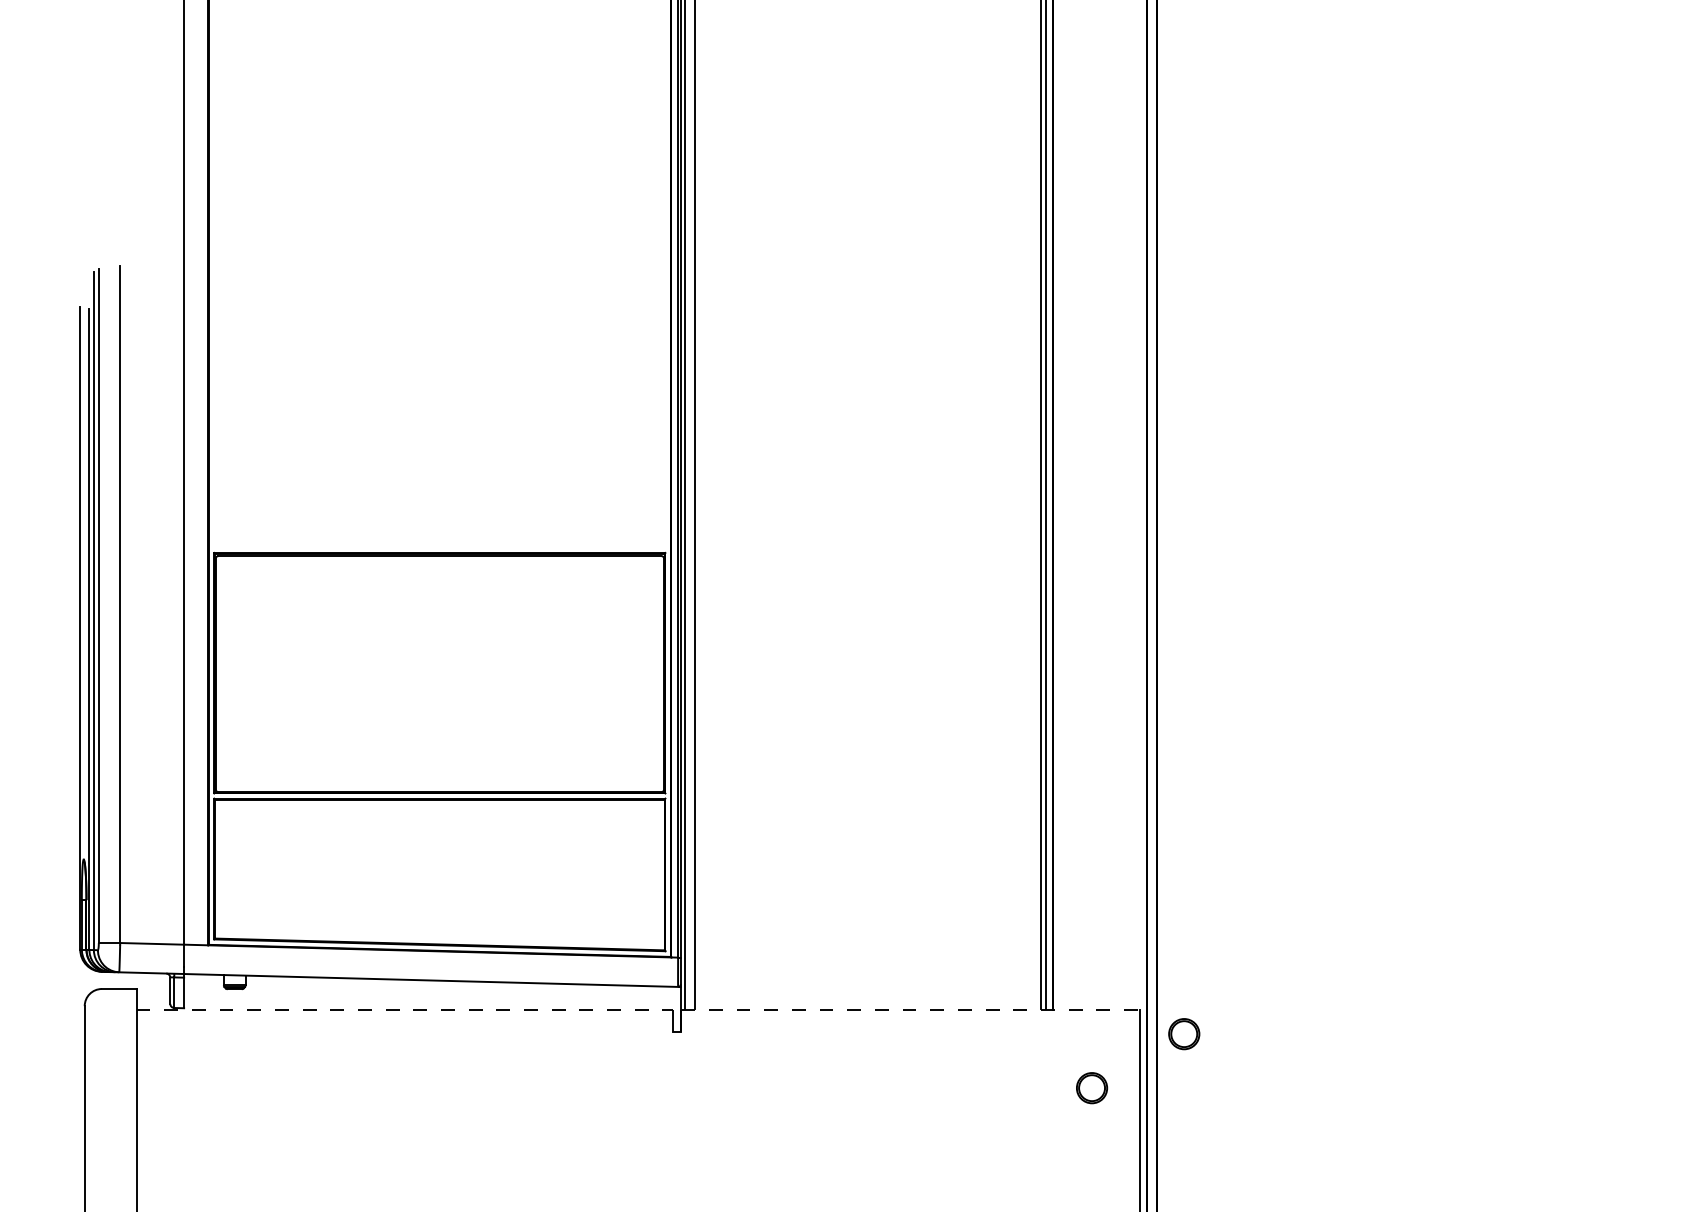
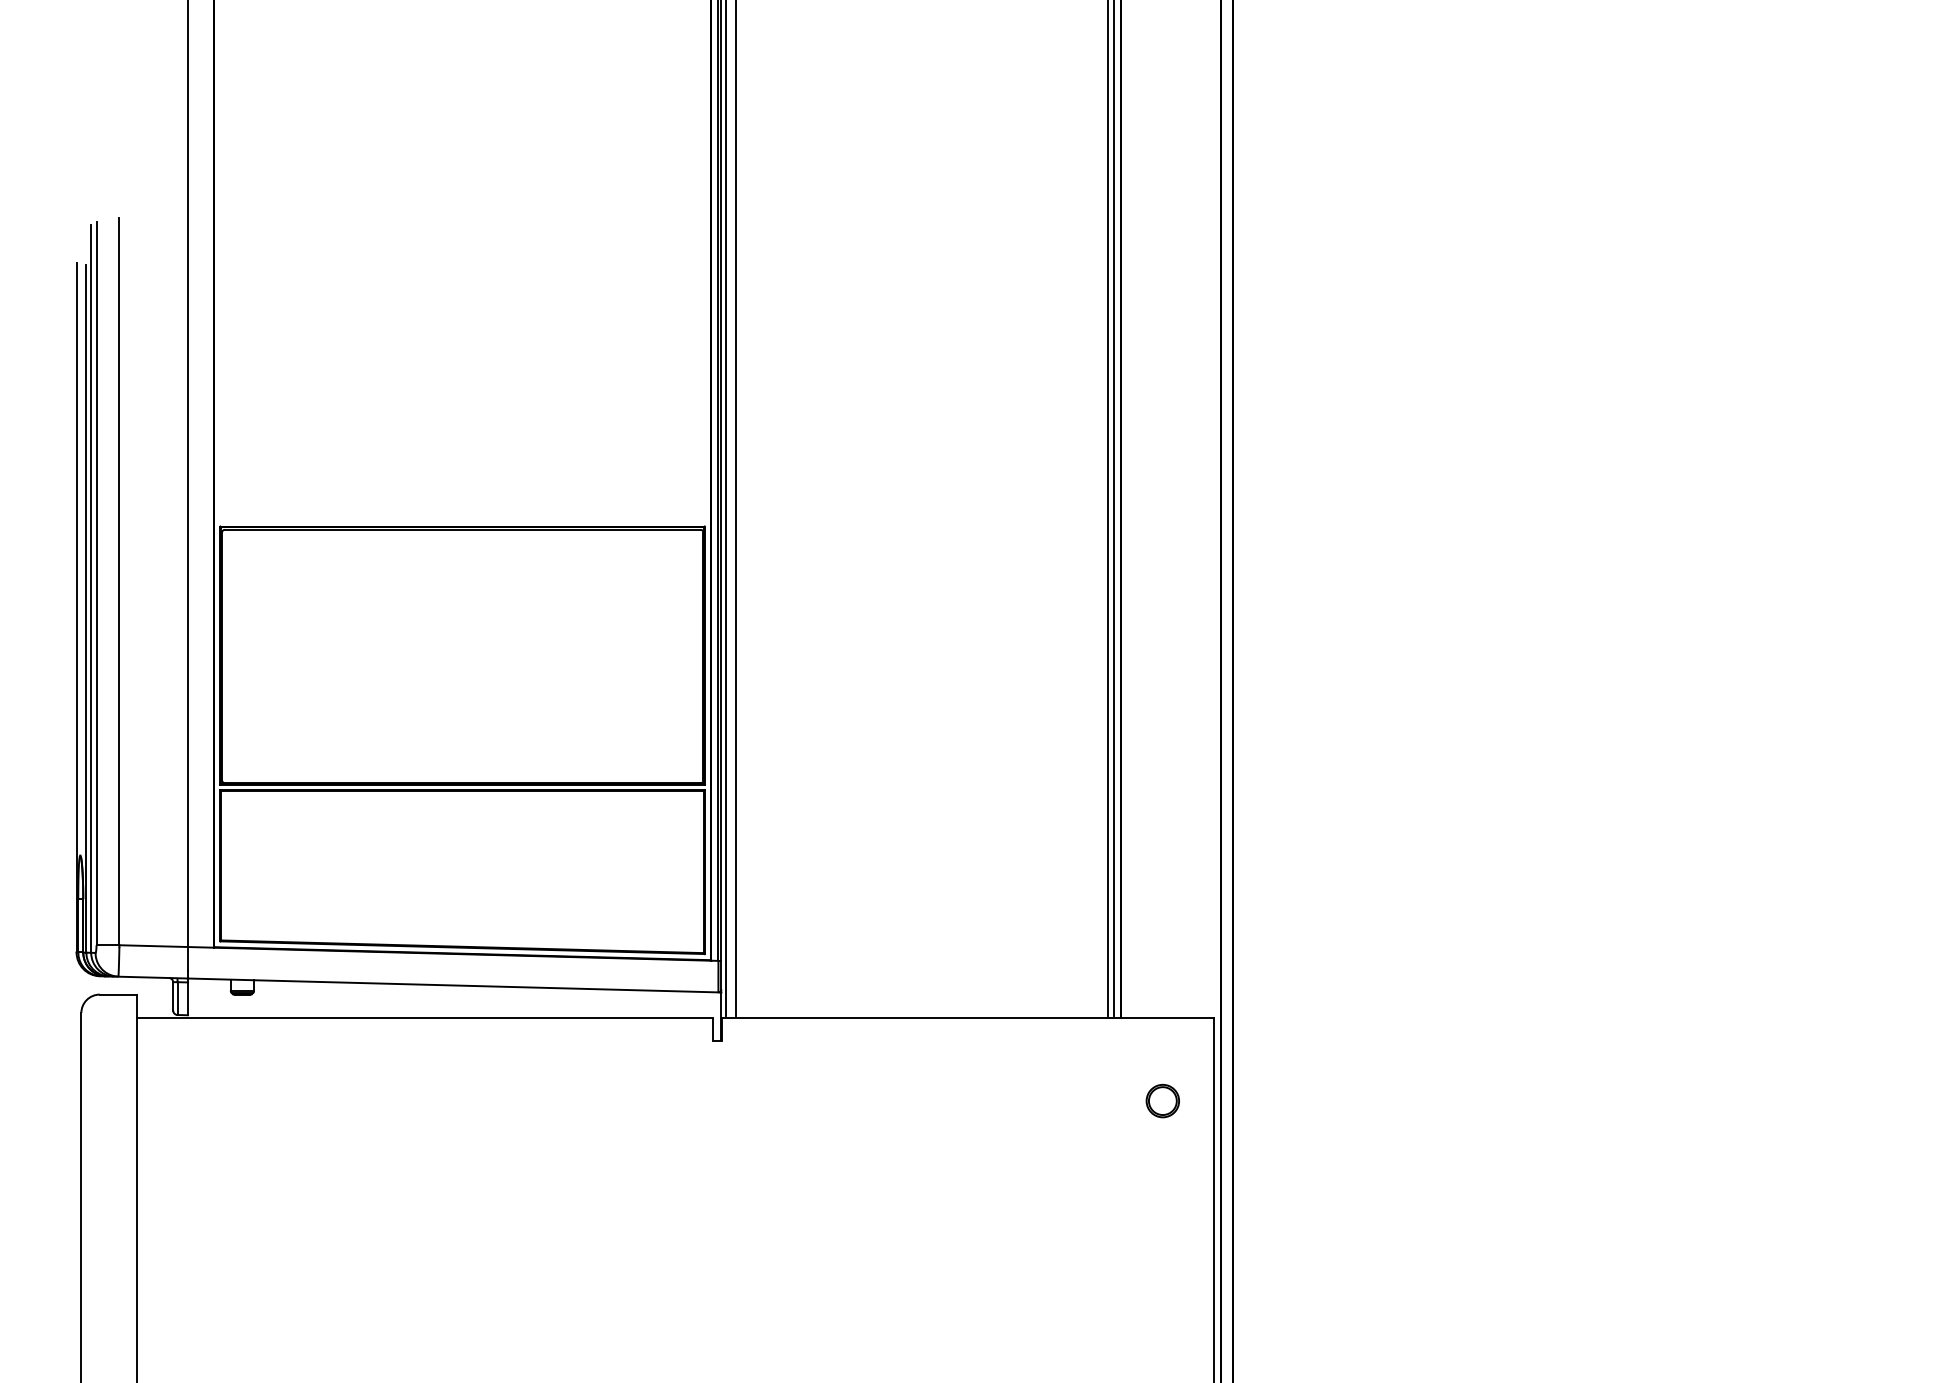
line: (404, 1010) -> (424, 1017), dashed -> solid
line: (911, 1010) -> (968, 1017), dashed -> solid
part: (1183, 1034) -> (1261, 1043), removed

